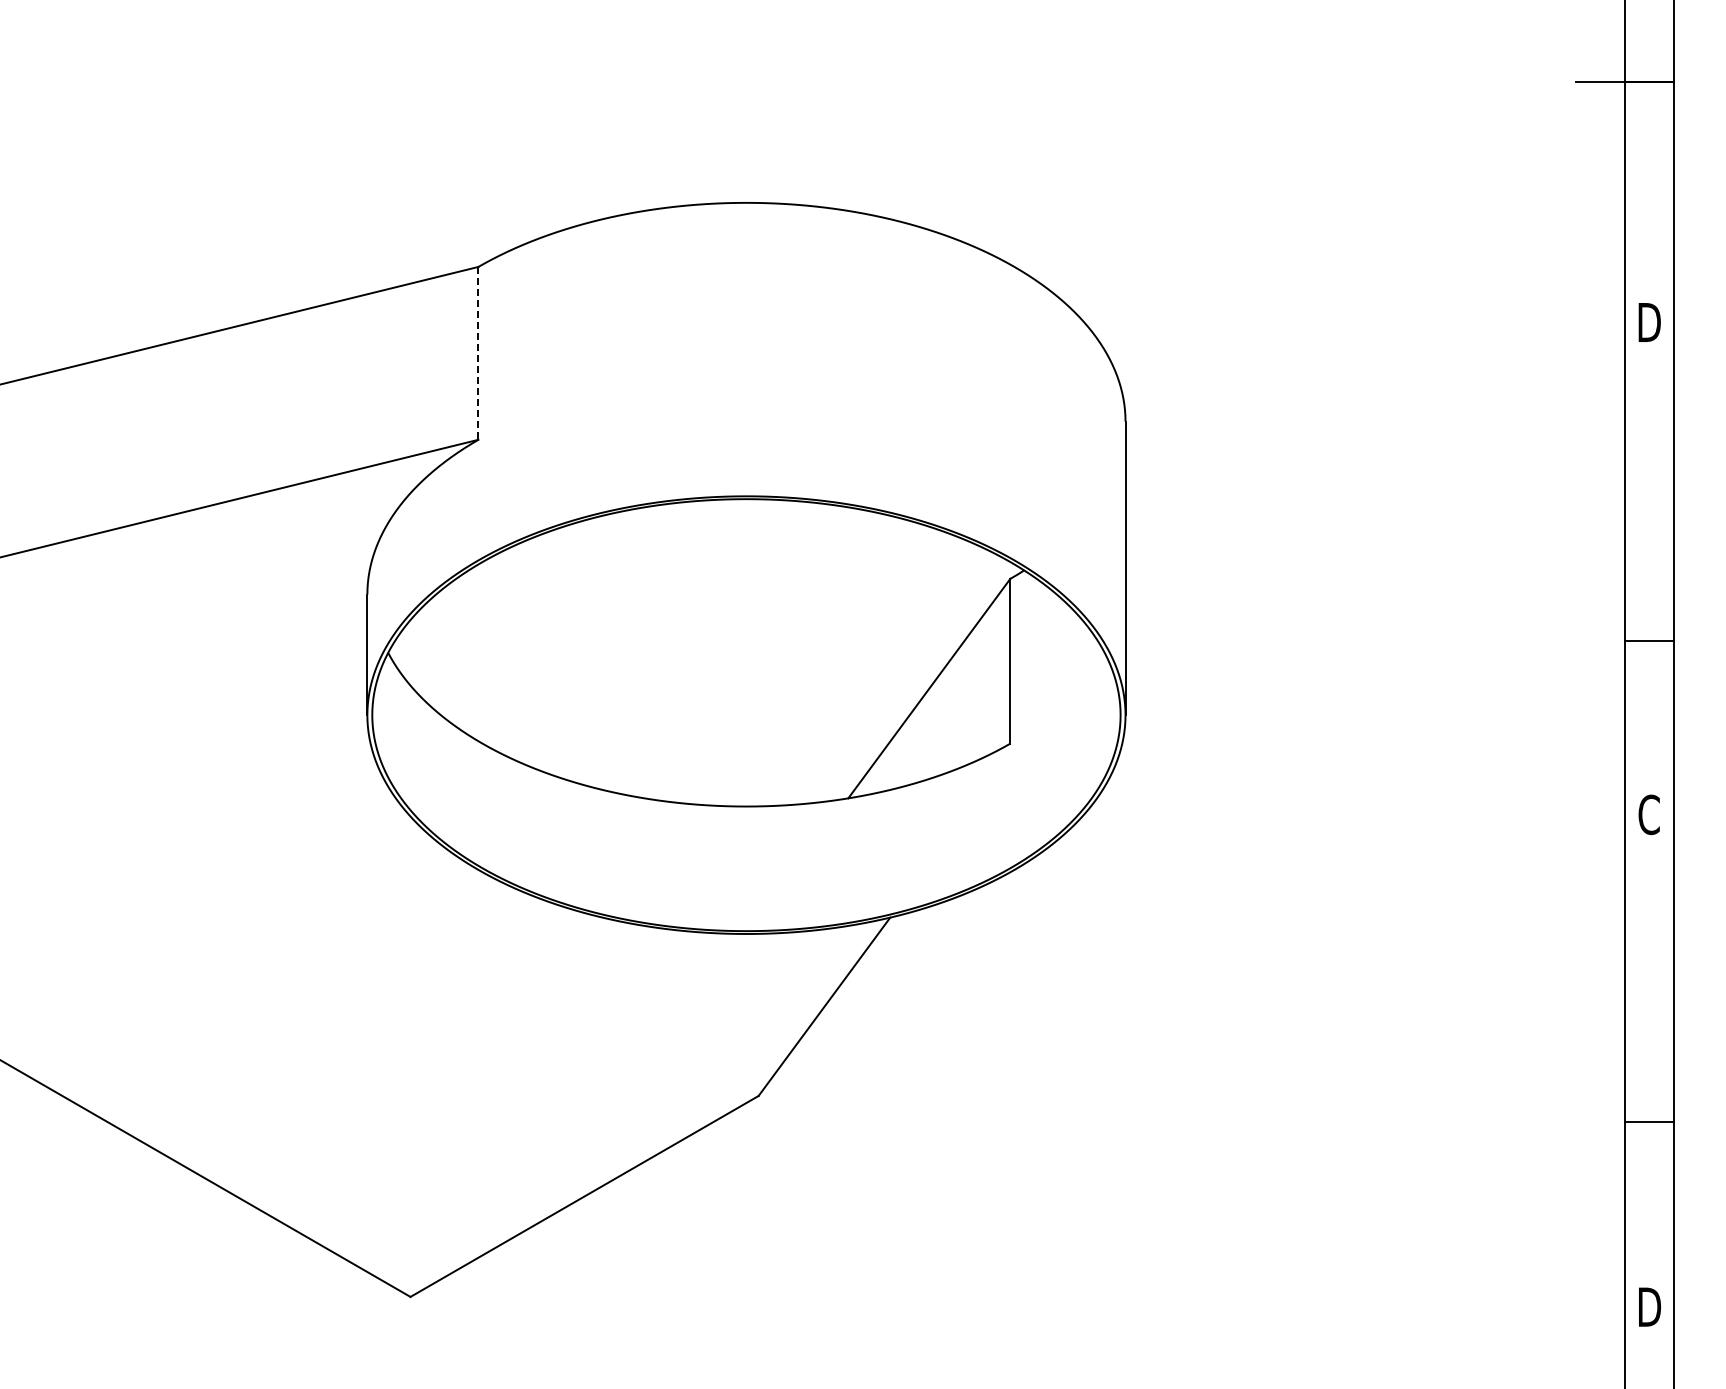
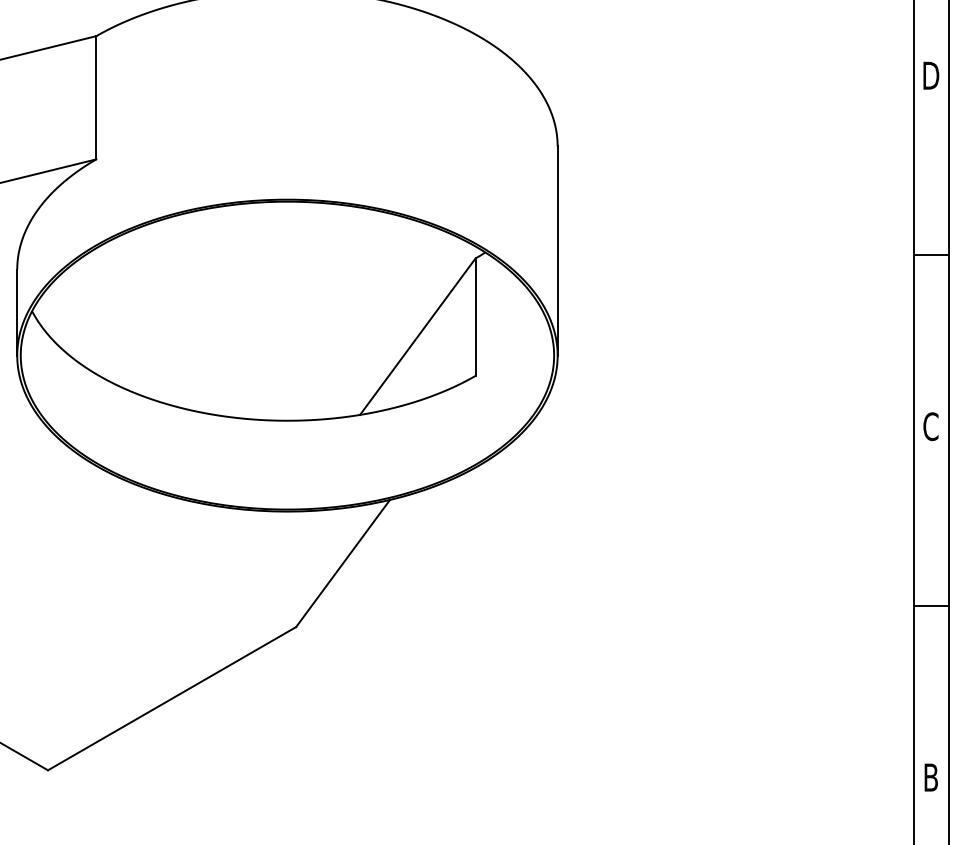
line: (478, 353) -> (96, 97), dashed -> solid
line: (1649, 641) -> (931, 255), moved
line: (1649, 1121) -> (931, 606), moved
text: (1649, 1306) -> (931, 777), D -> B

